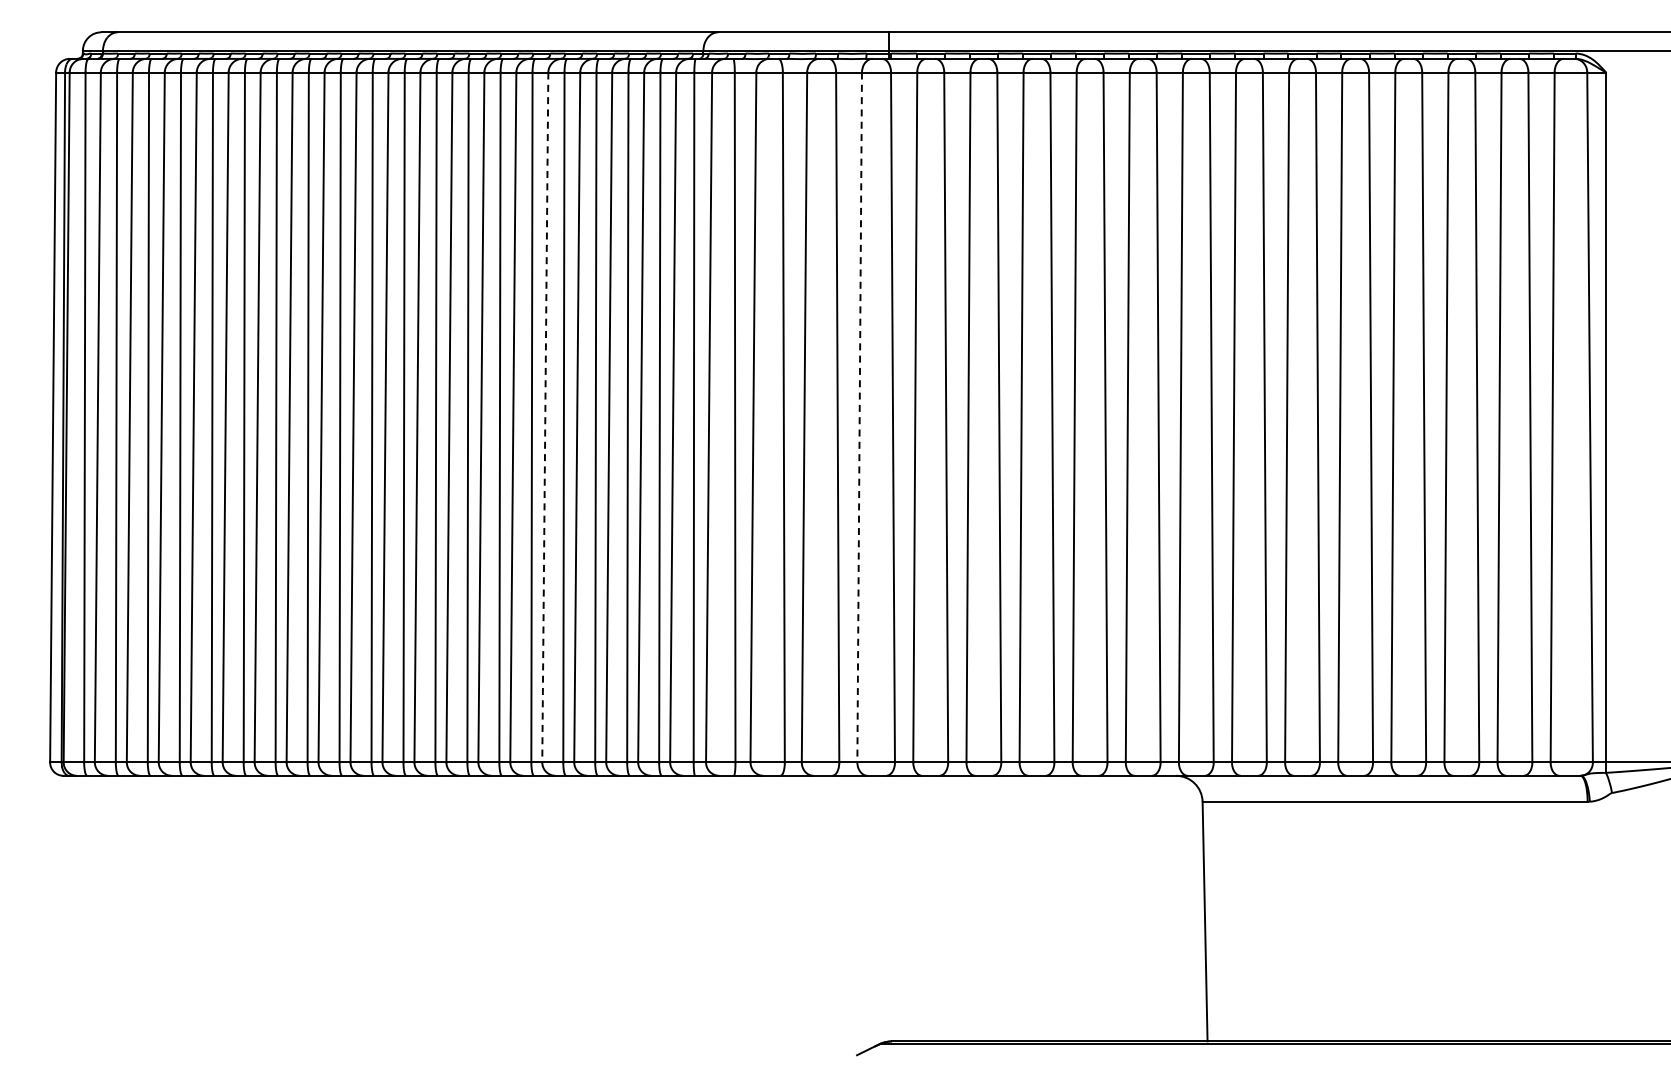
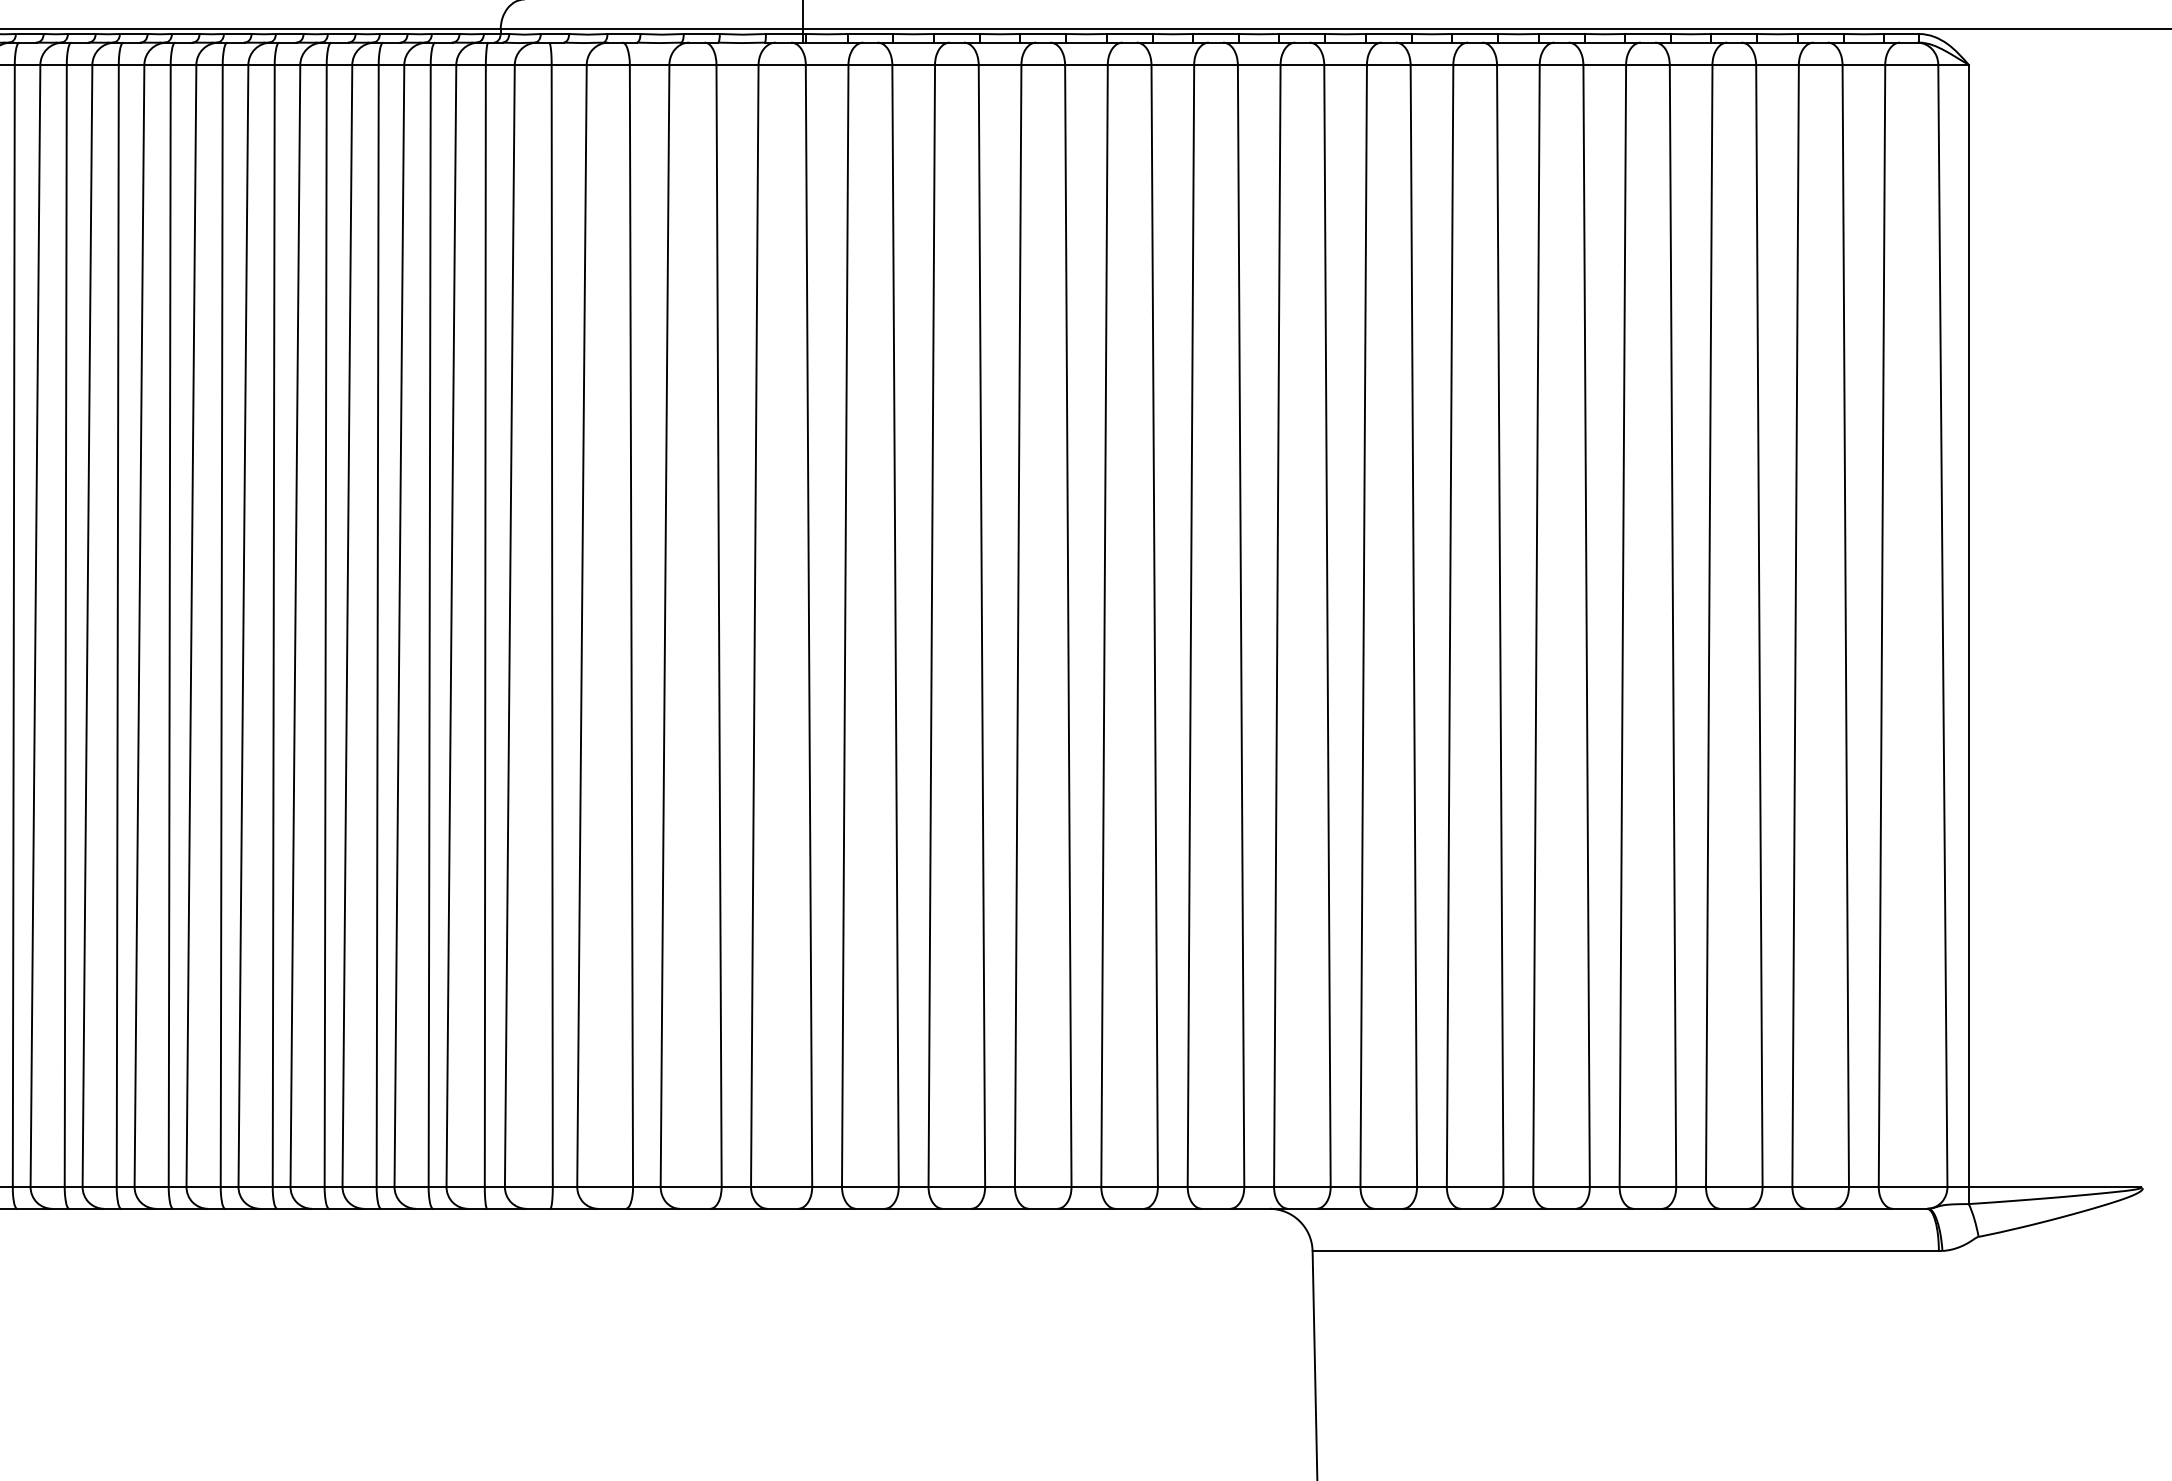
line: (545, 417) -> (243, 626), dashed -> solid
line: (859, 417) -> (754, 626), dashed -> solid

